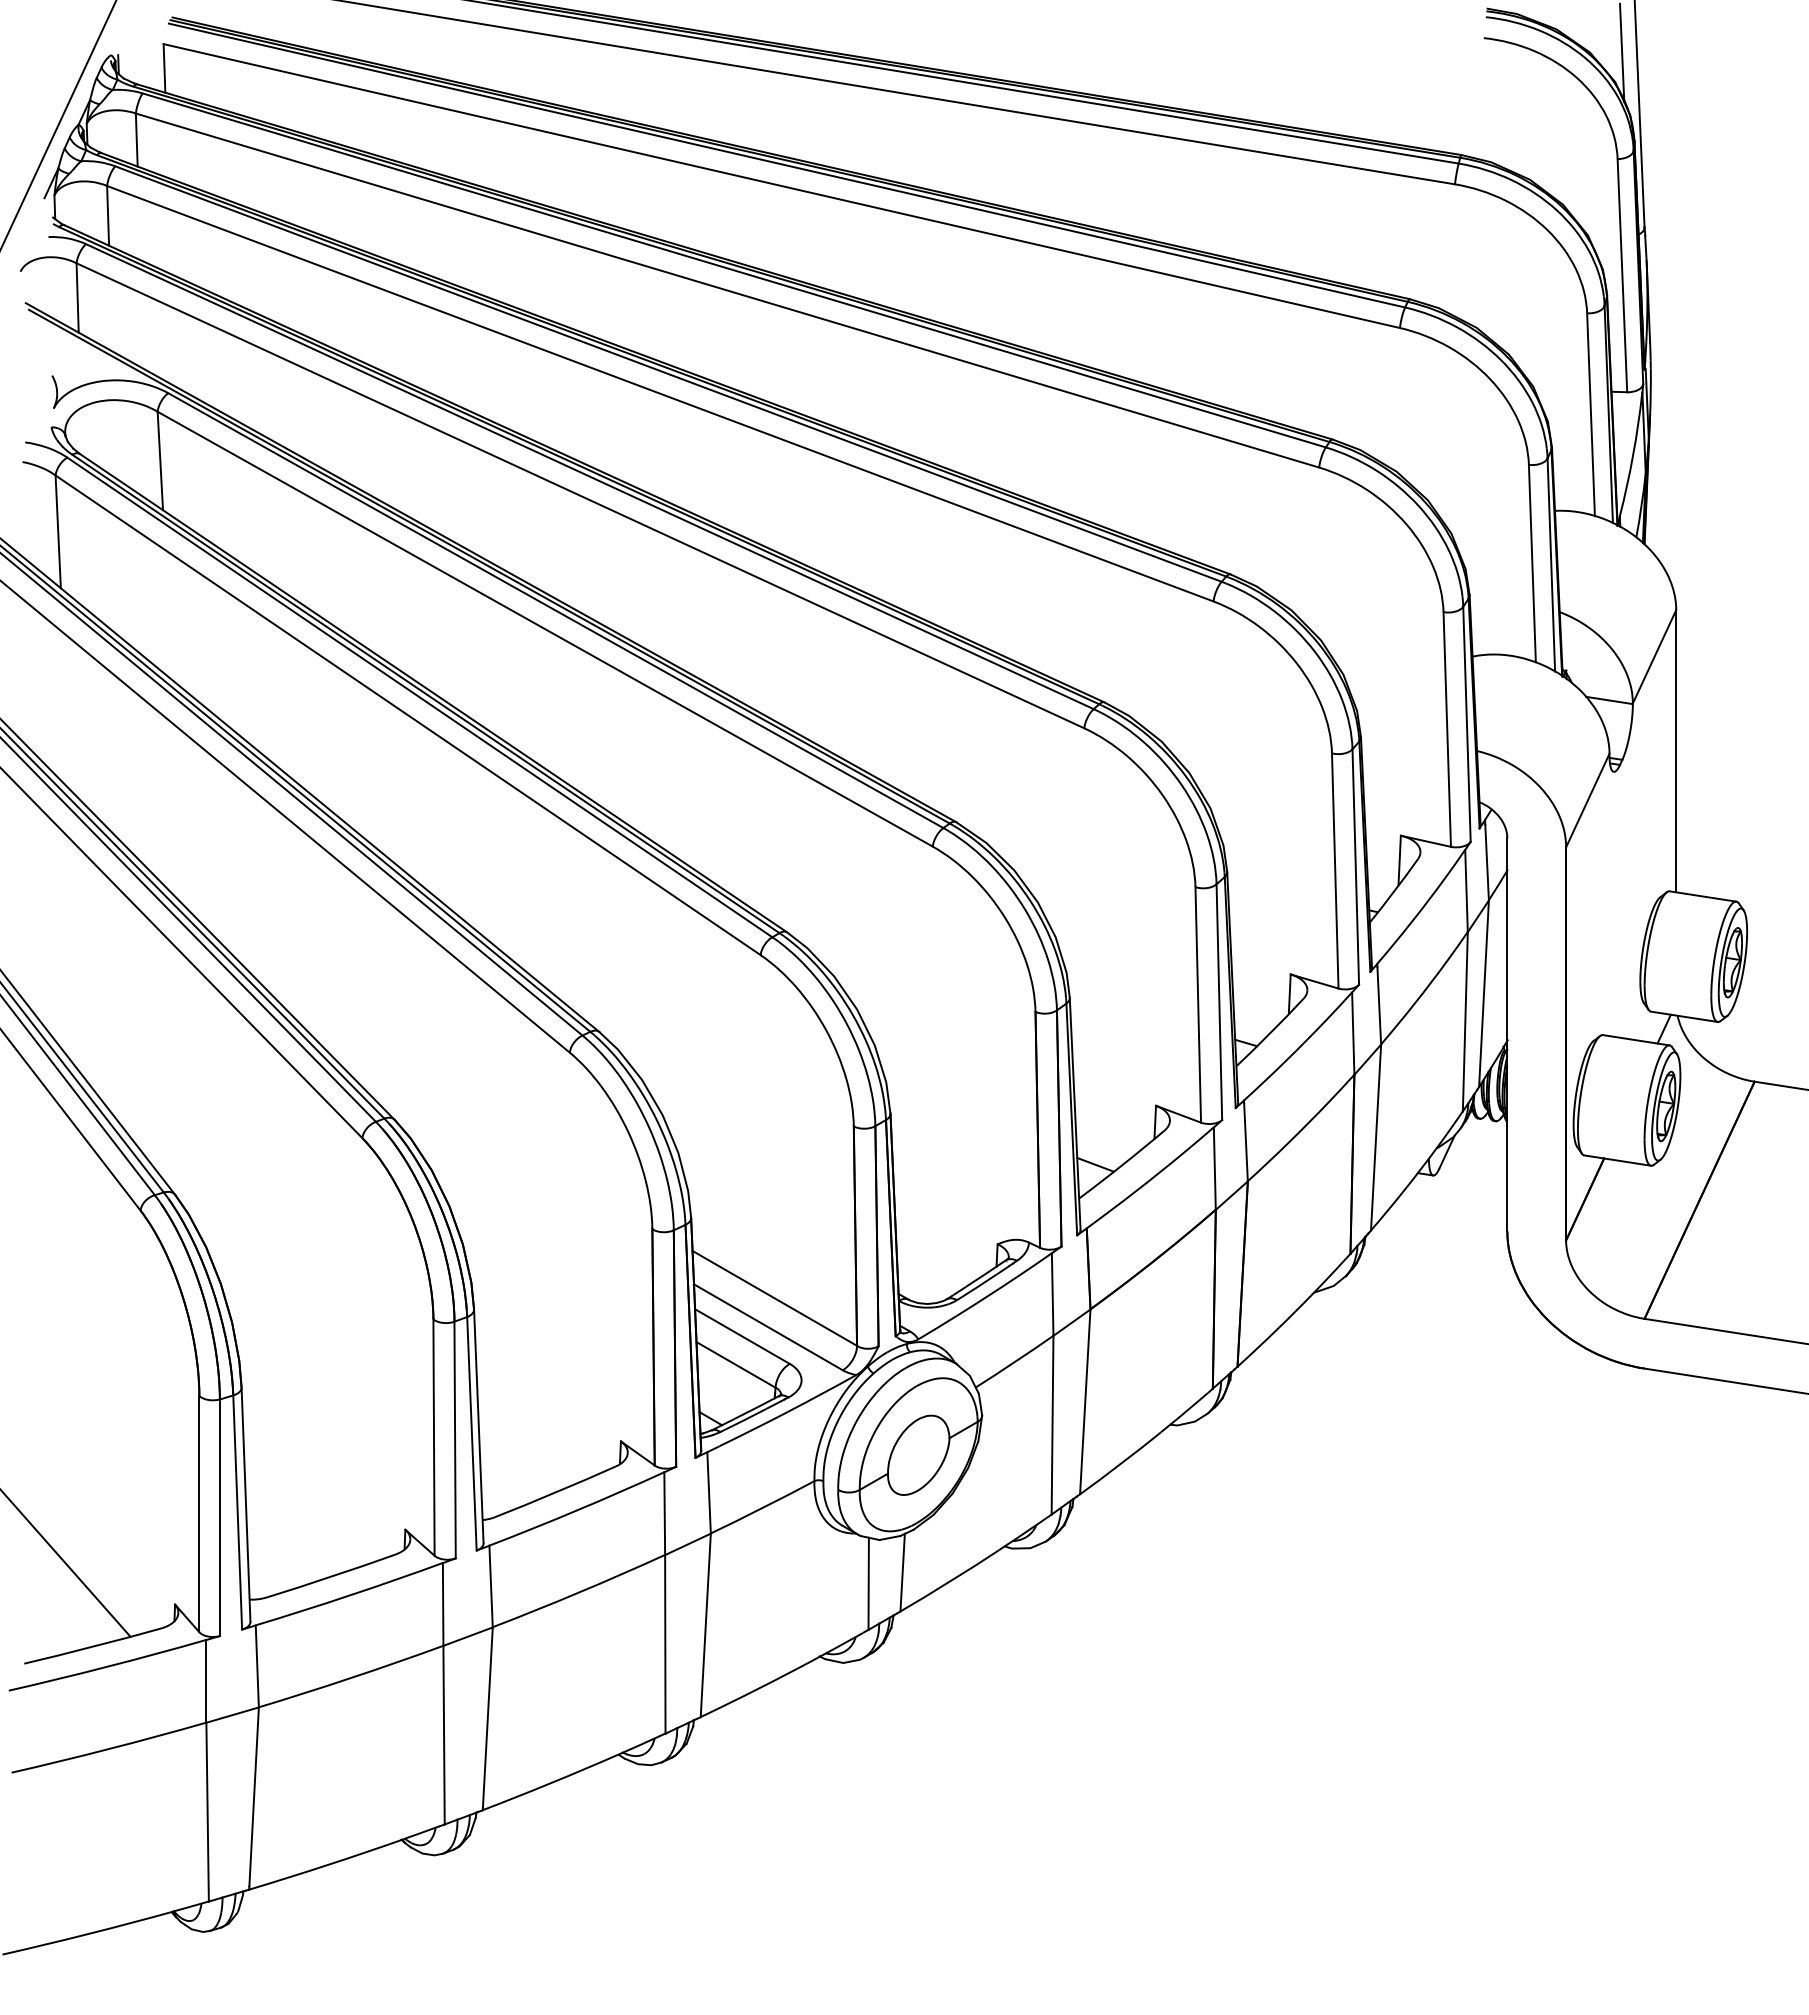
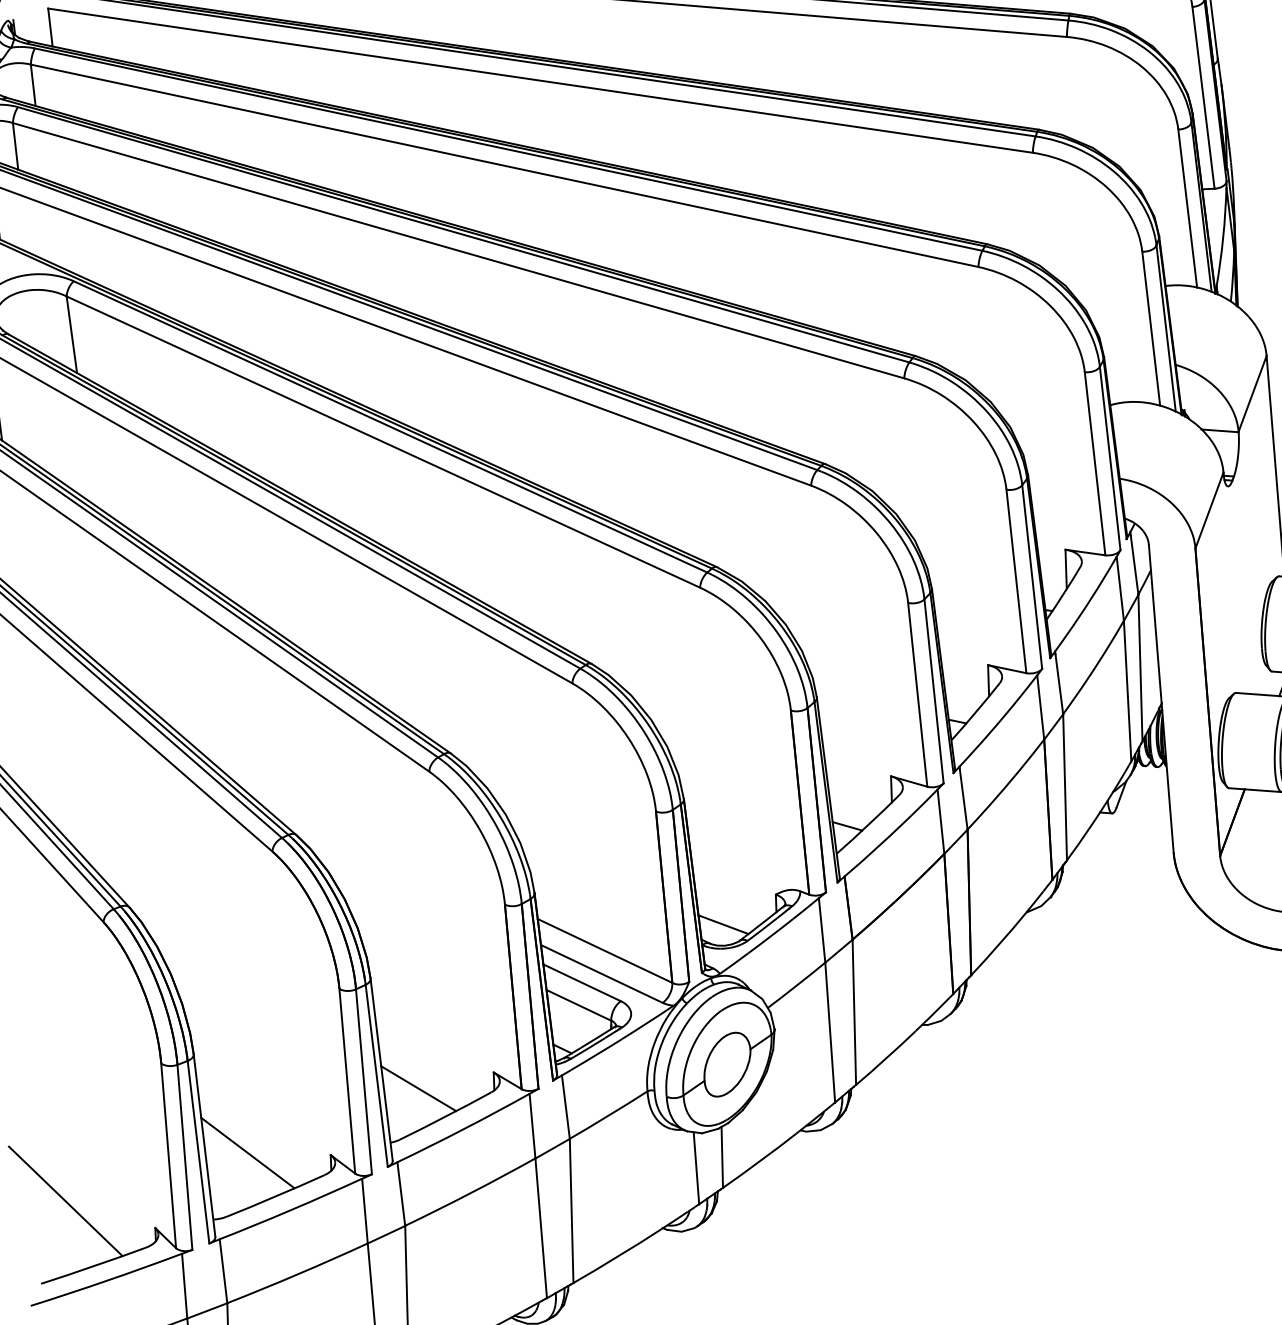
line: (927, 1276) -> (723, 924), added
line: (523, 1454) -> (418, 1088), added
line: (299, 1518) -> (247, 1152), added

